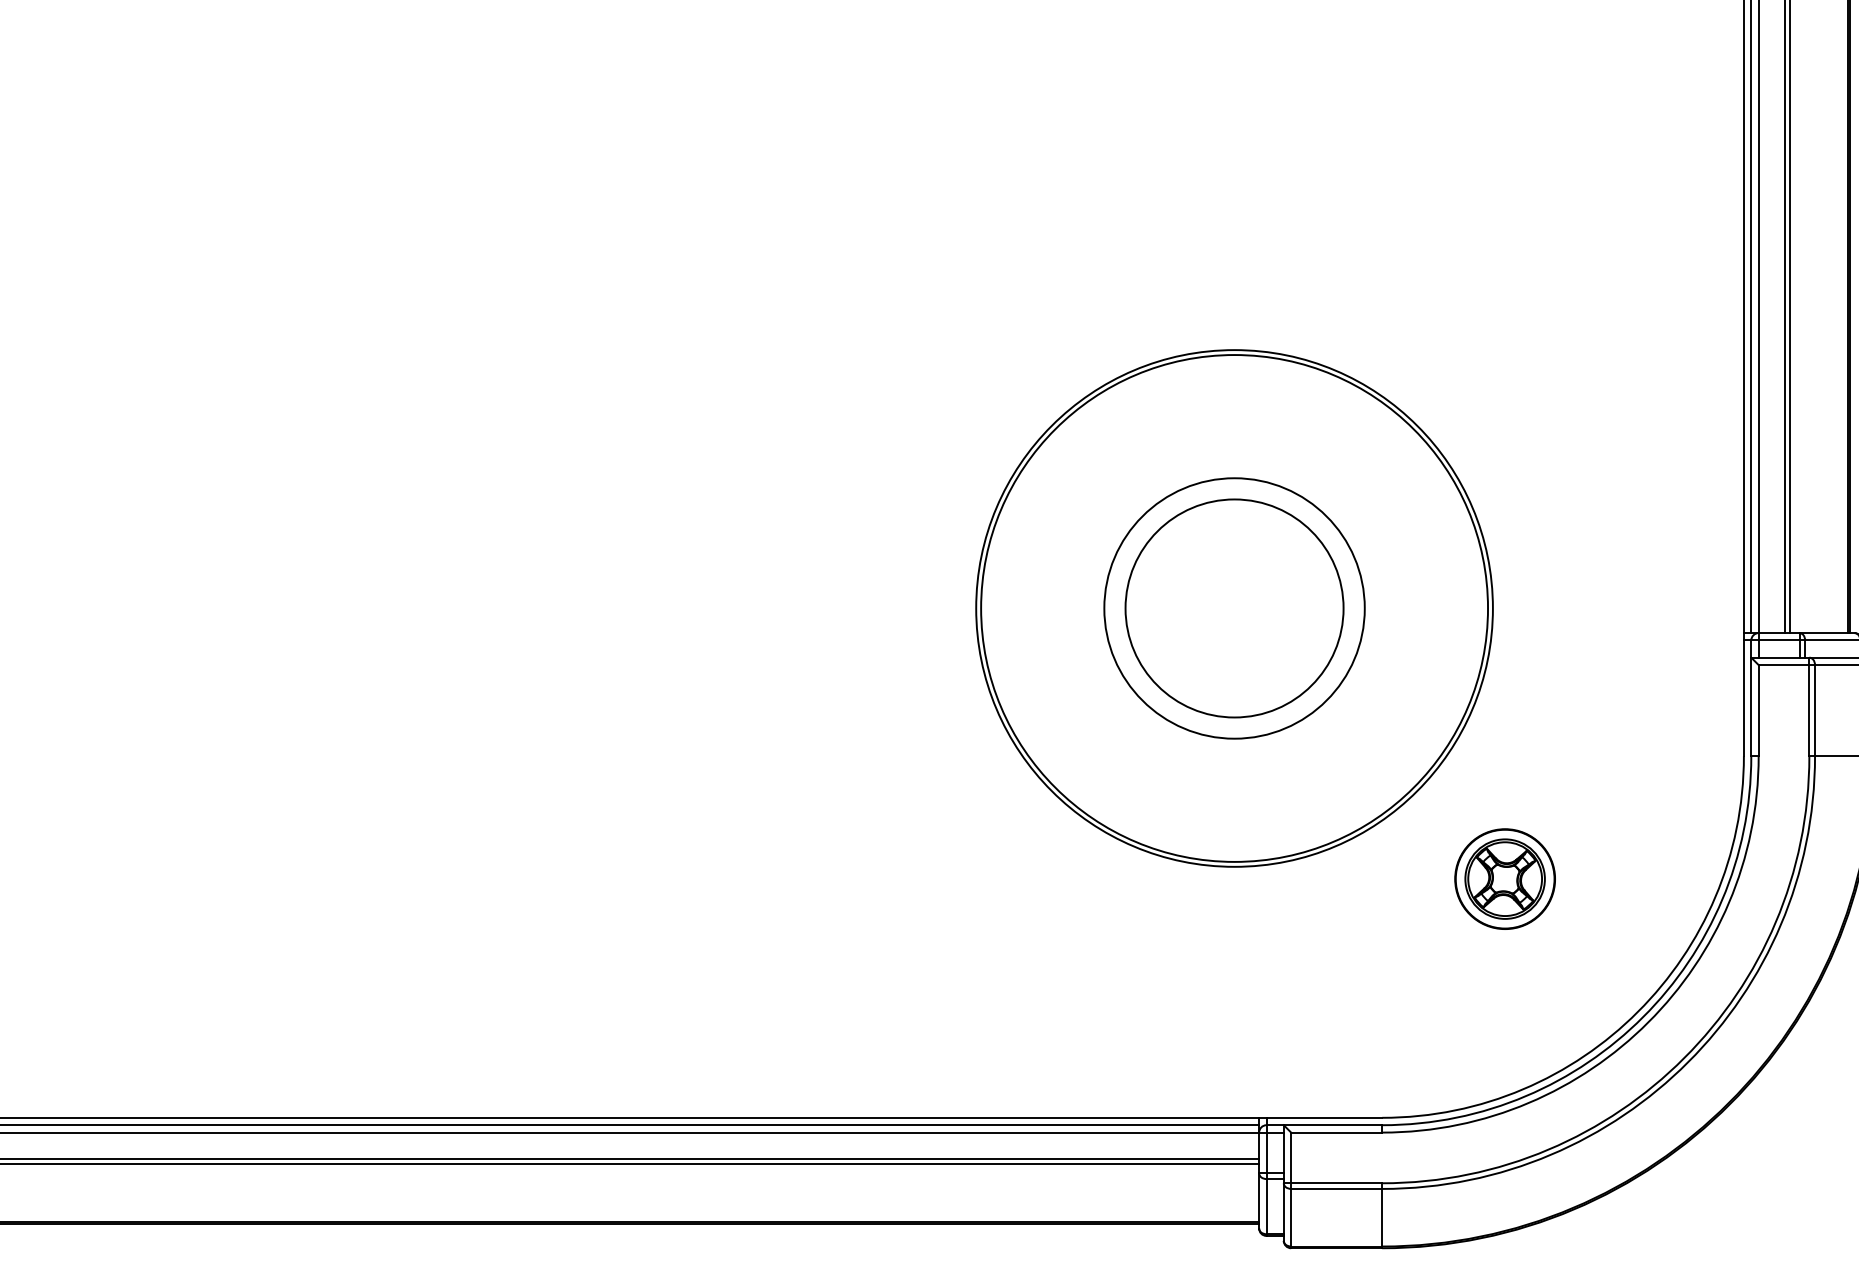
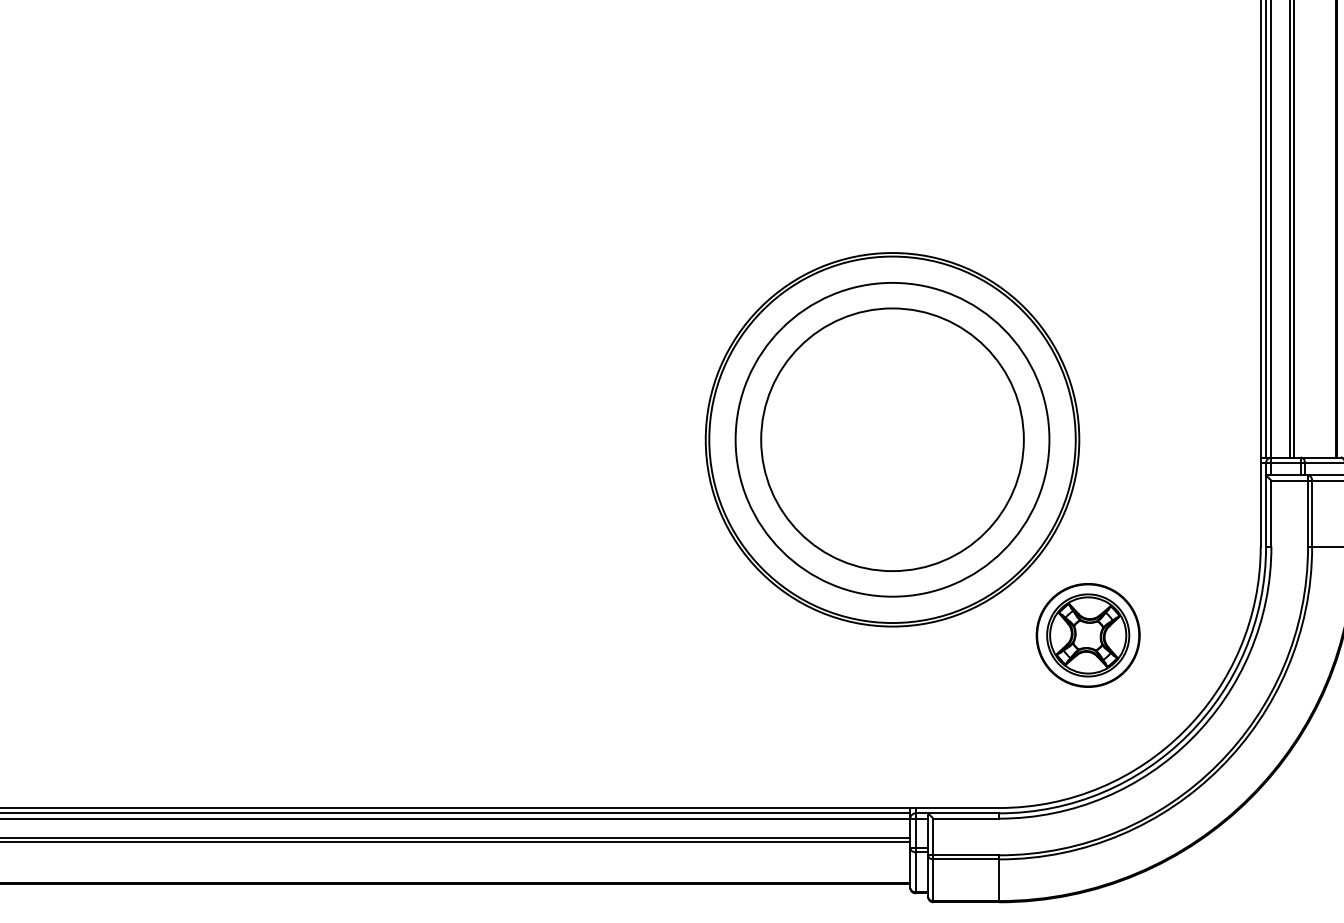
circle: (1234, 608) -> (892, 439), size x1.67
circle: (1234, 608) -> (892, 439), size x1.67
part: (1504, 879) -> (1087, 635), size x1.43

